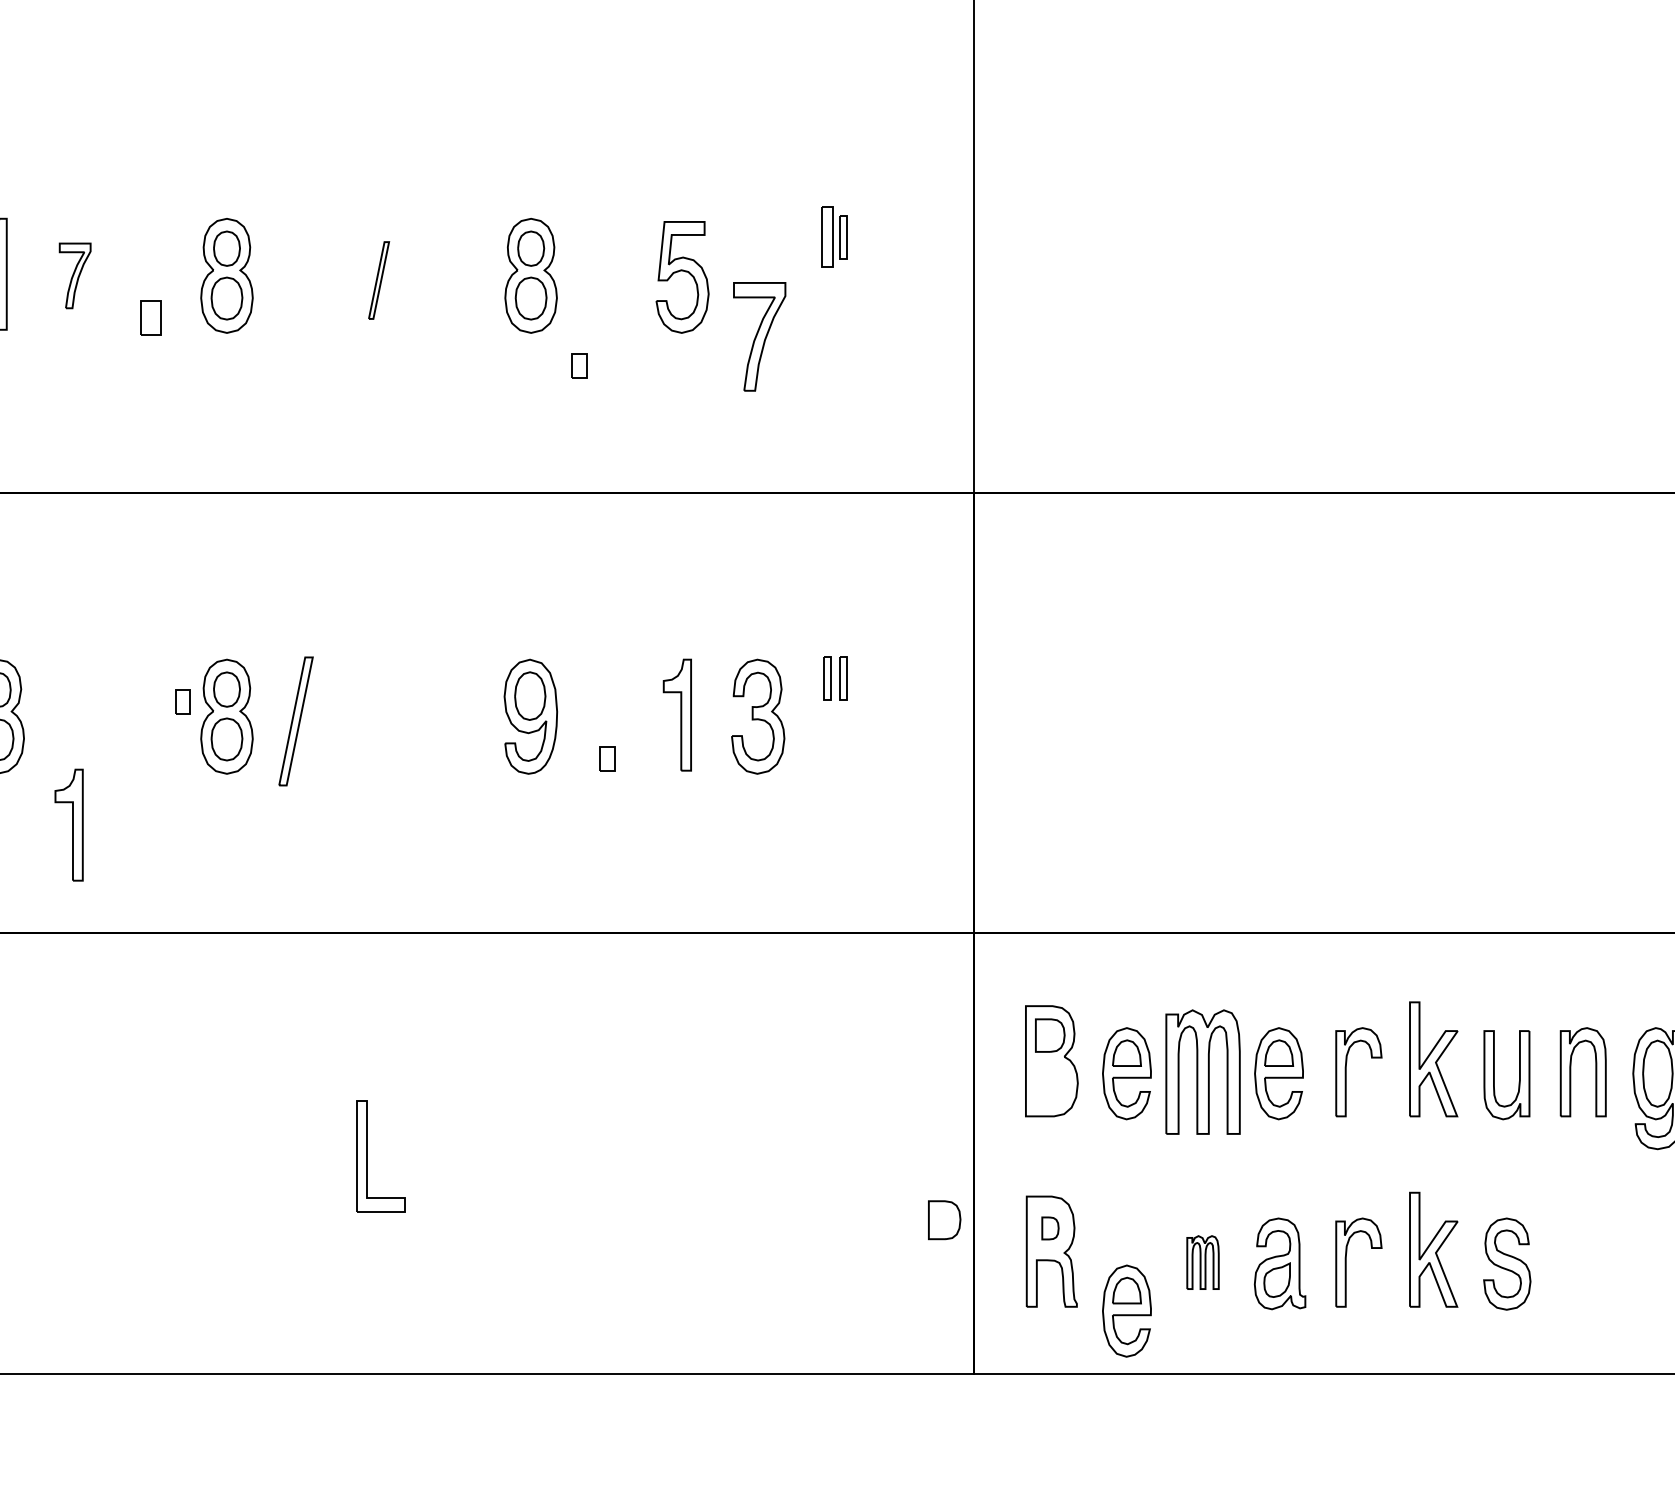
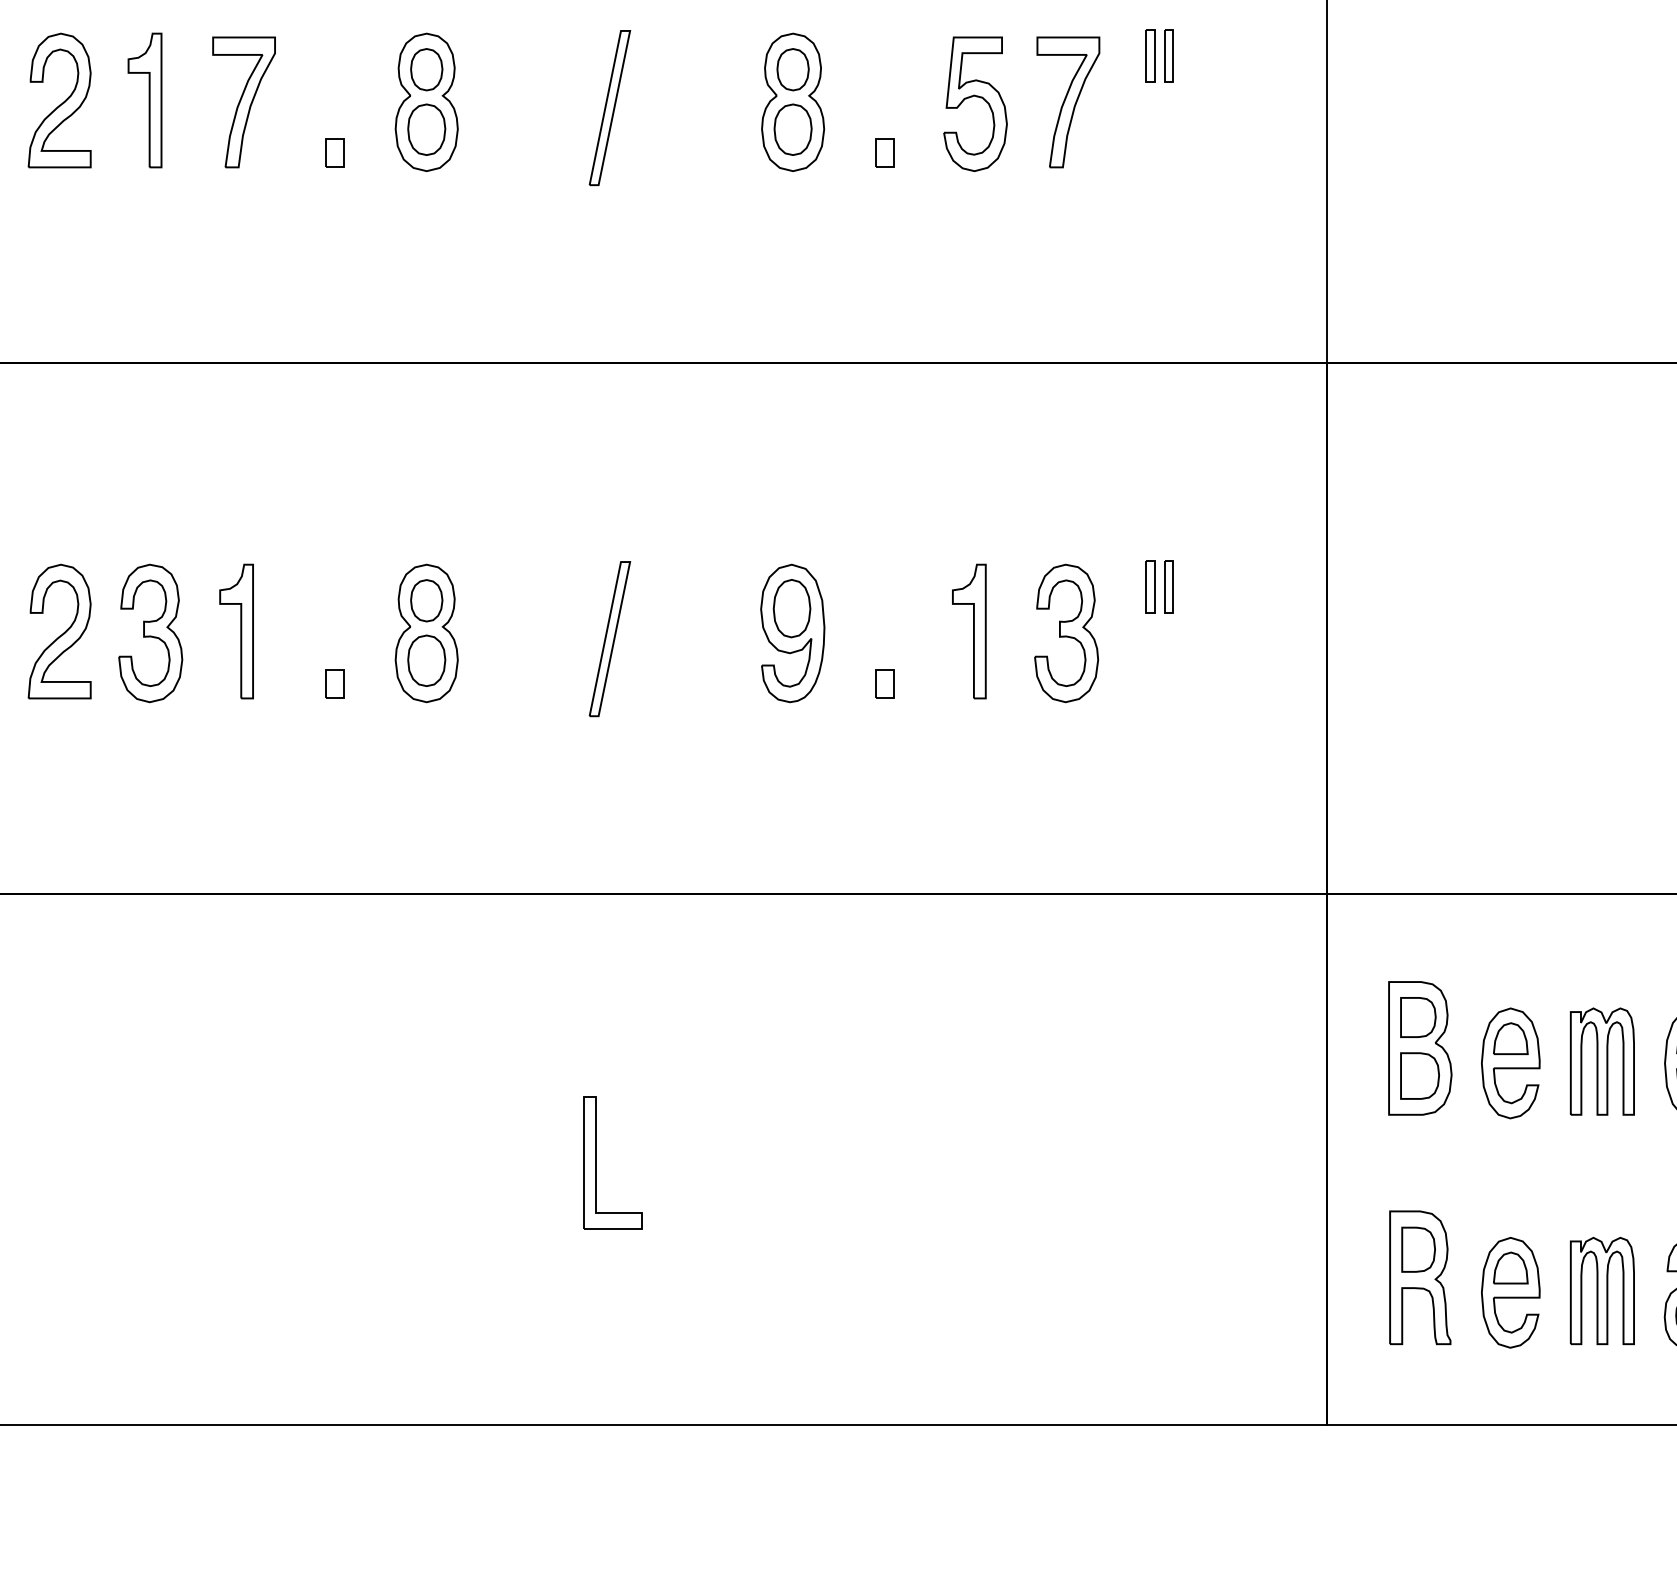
part: (827, 237) -> (1150, 56), size x0.71
part: (74, 275) -> (243, 101), size x1.67
part: (378, 280) -> (609, 107), size x1.67
part: (150, 317) -> (334, 152), size x0.71
part: (759, 336) -> (1068, 101), moved
part: (579, 365) -> (885, 152), moved
part: (182, 701) -> (334, 683), moved
part: (295, 721) -> (609, 639), moved
part: (68, 824) -> (235, 630), moved
part: (1202, 1072) -> (1601, 1061), size x0.71
part: (944, 1220) -> (1419, 1076), moved
part: (1050, 1228) -> (1418, 1249), size x1.67
part: (1202, 1262) -> (1601, 1290), size x1.67
part: (1126, 1310) -> (1510, 1292), moved

